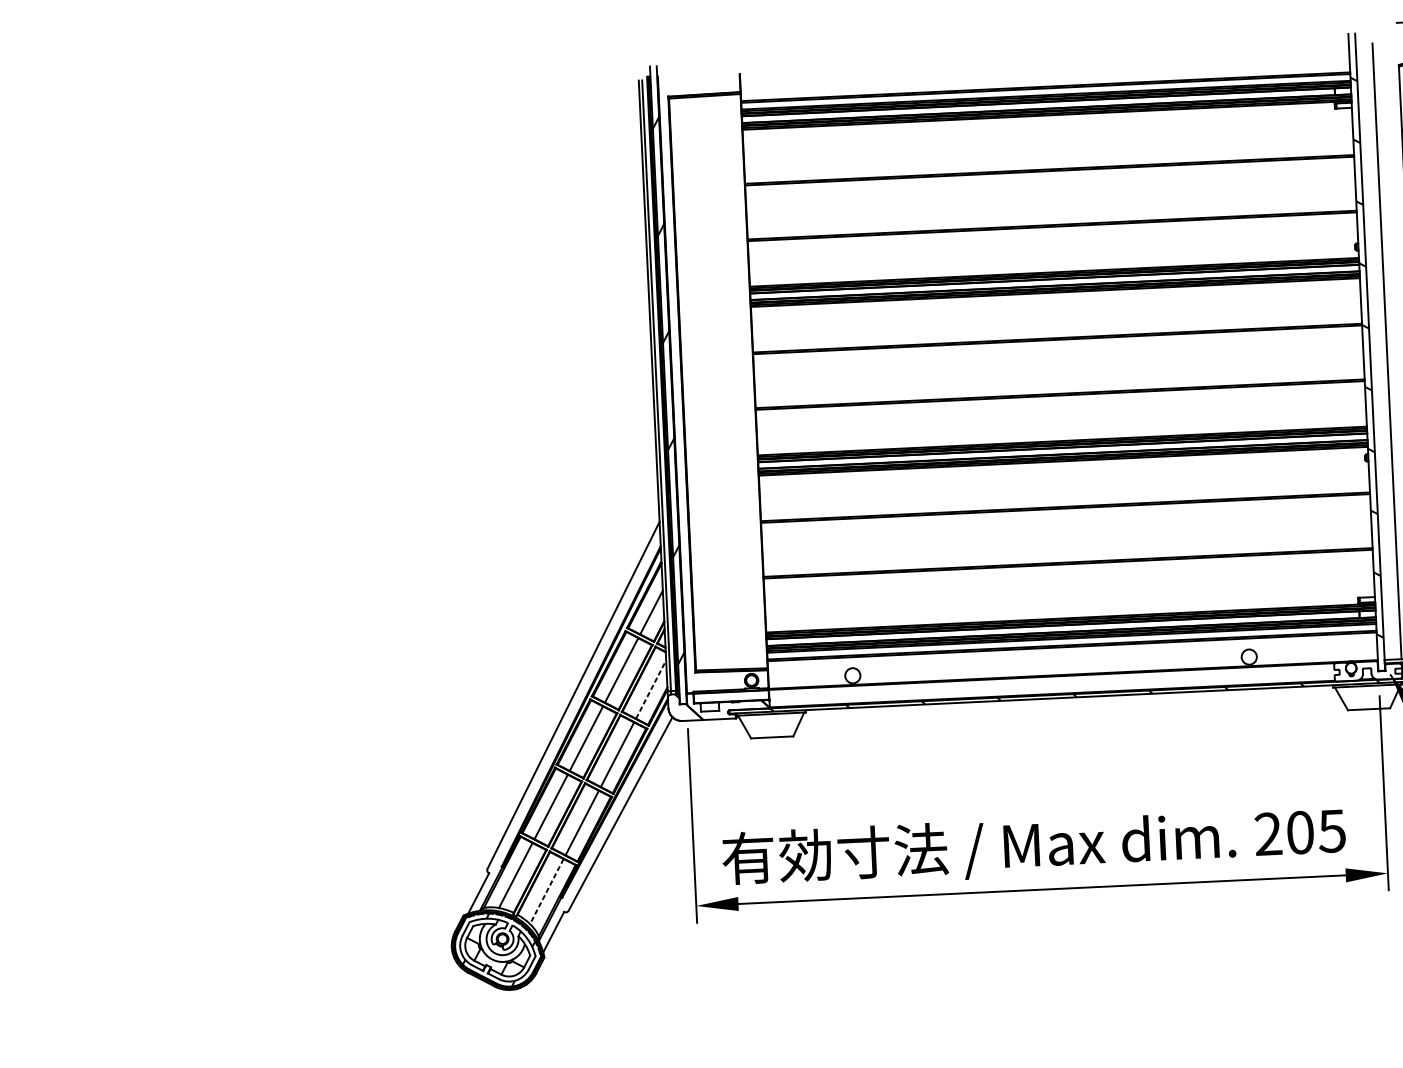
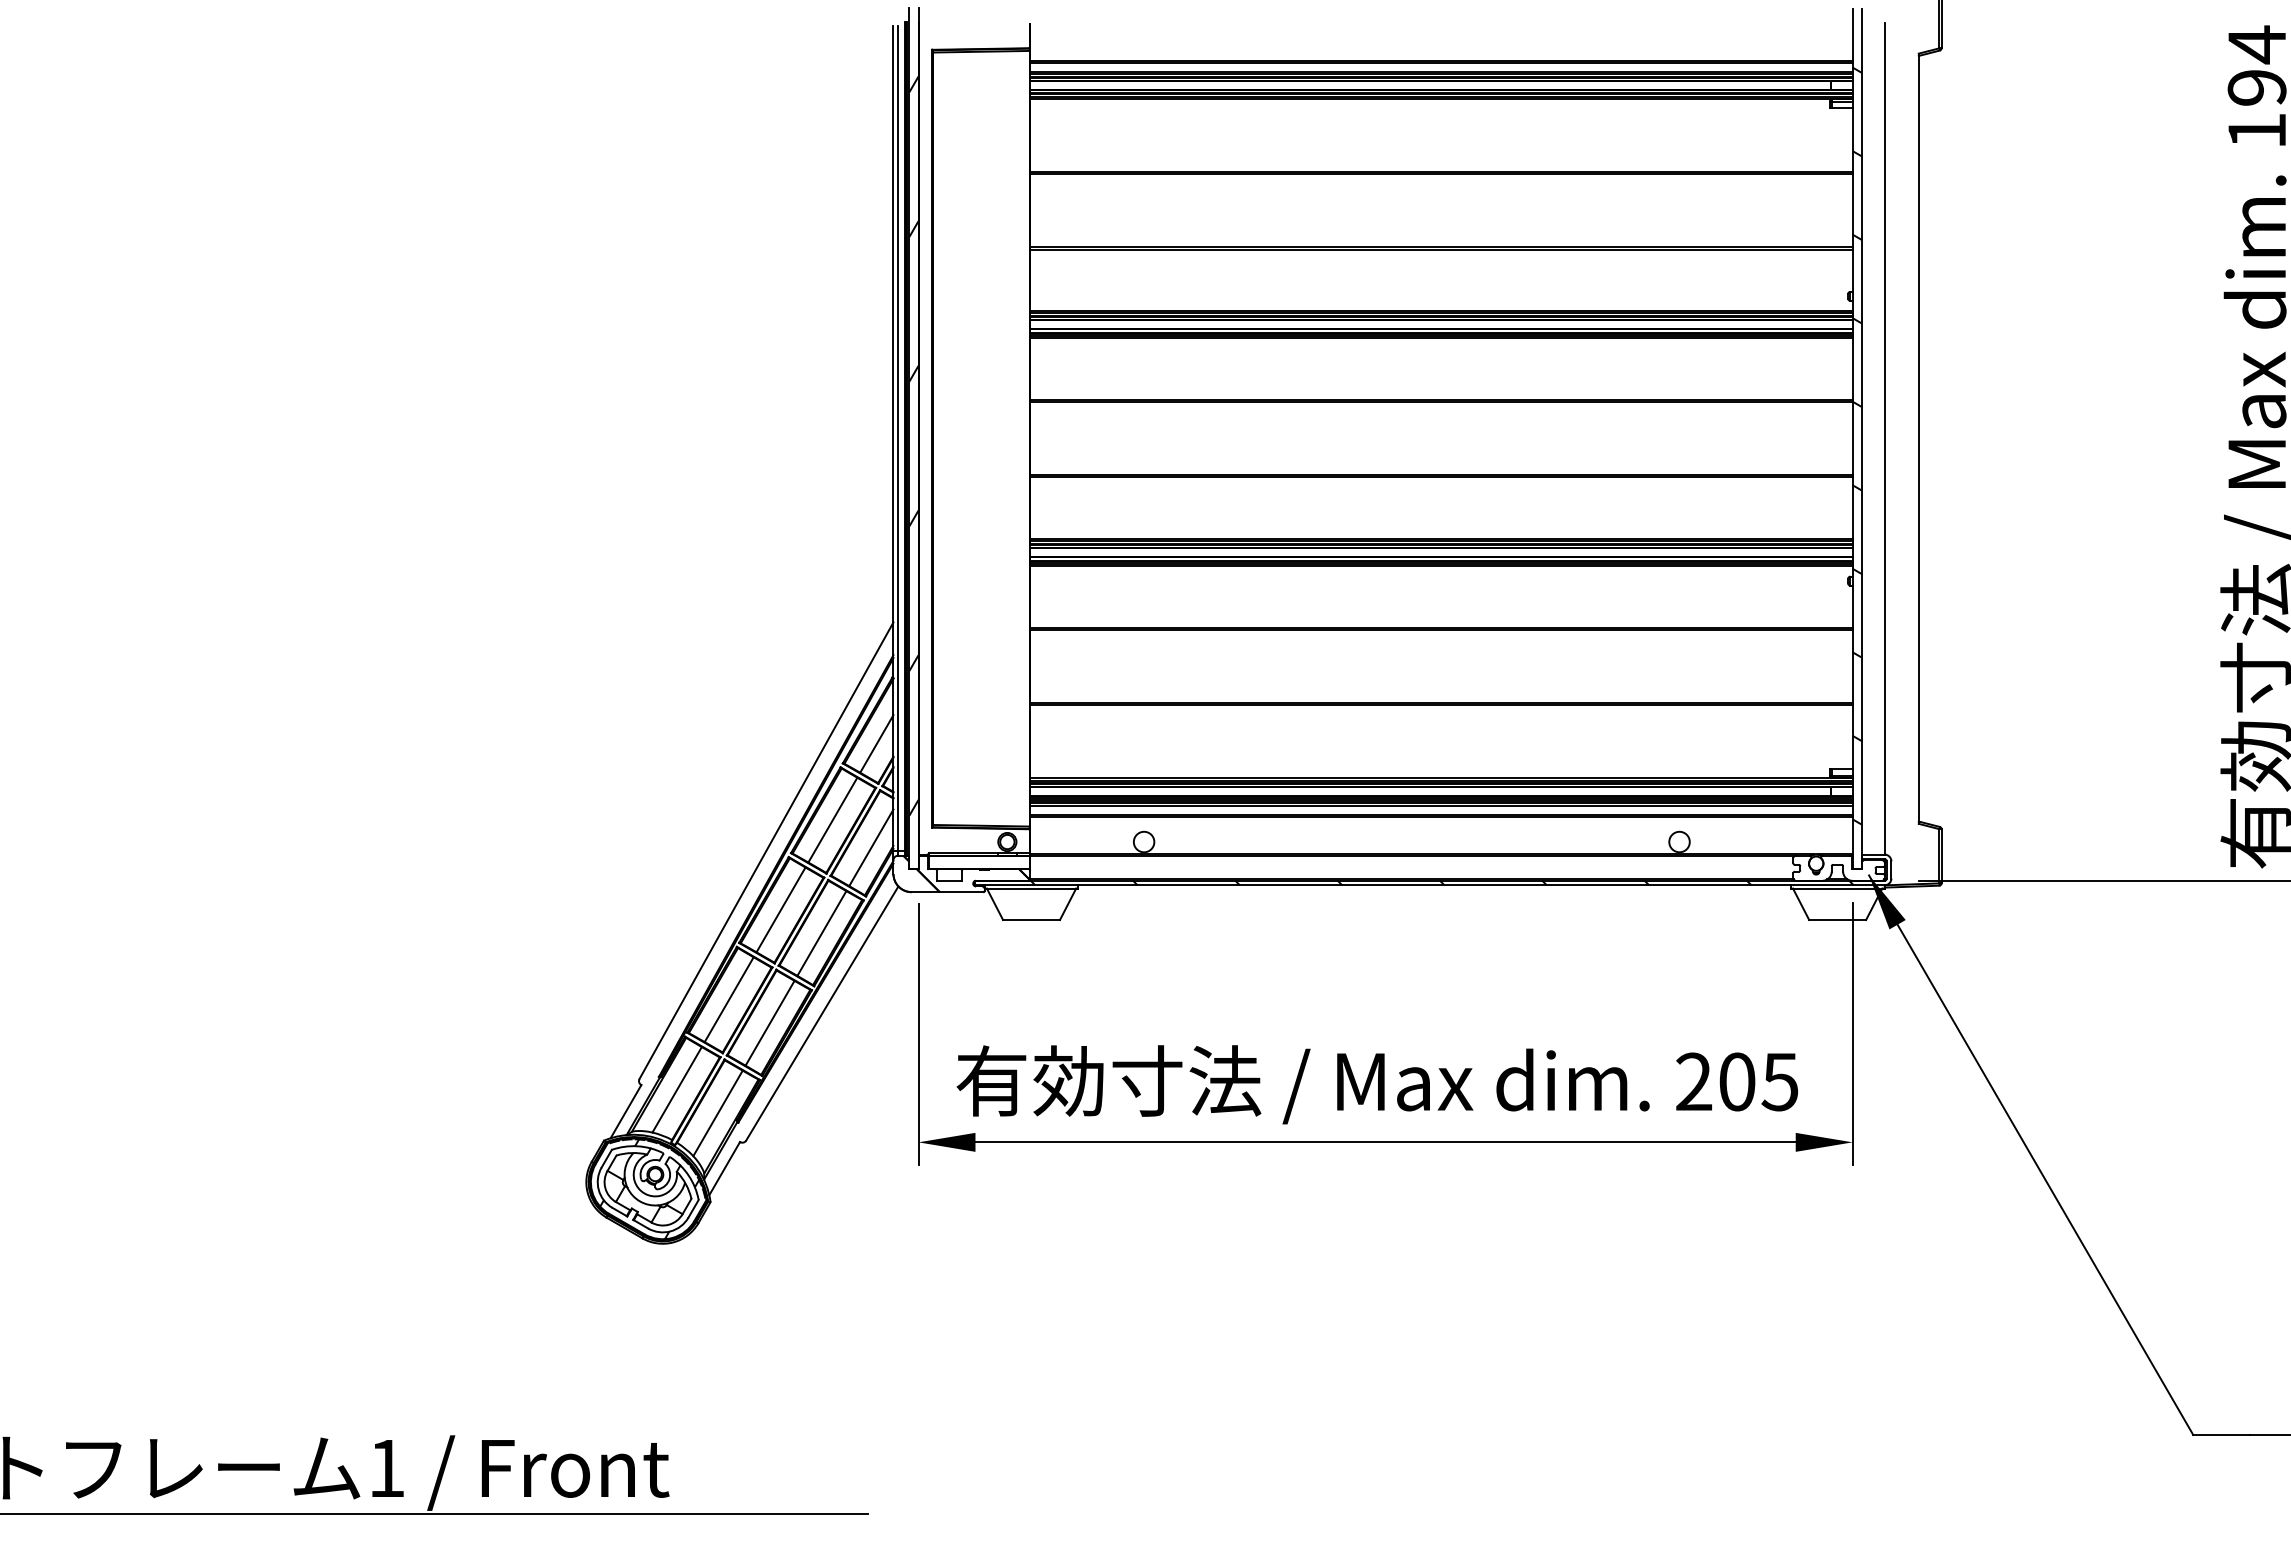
line: (651, 689) -> (871, 847), dashed -> solid
line: (546, 891) -> (717, 1113), dashed -> solid

